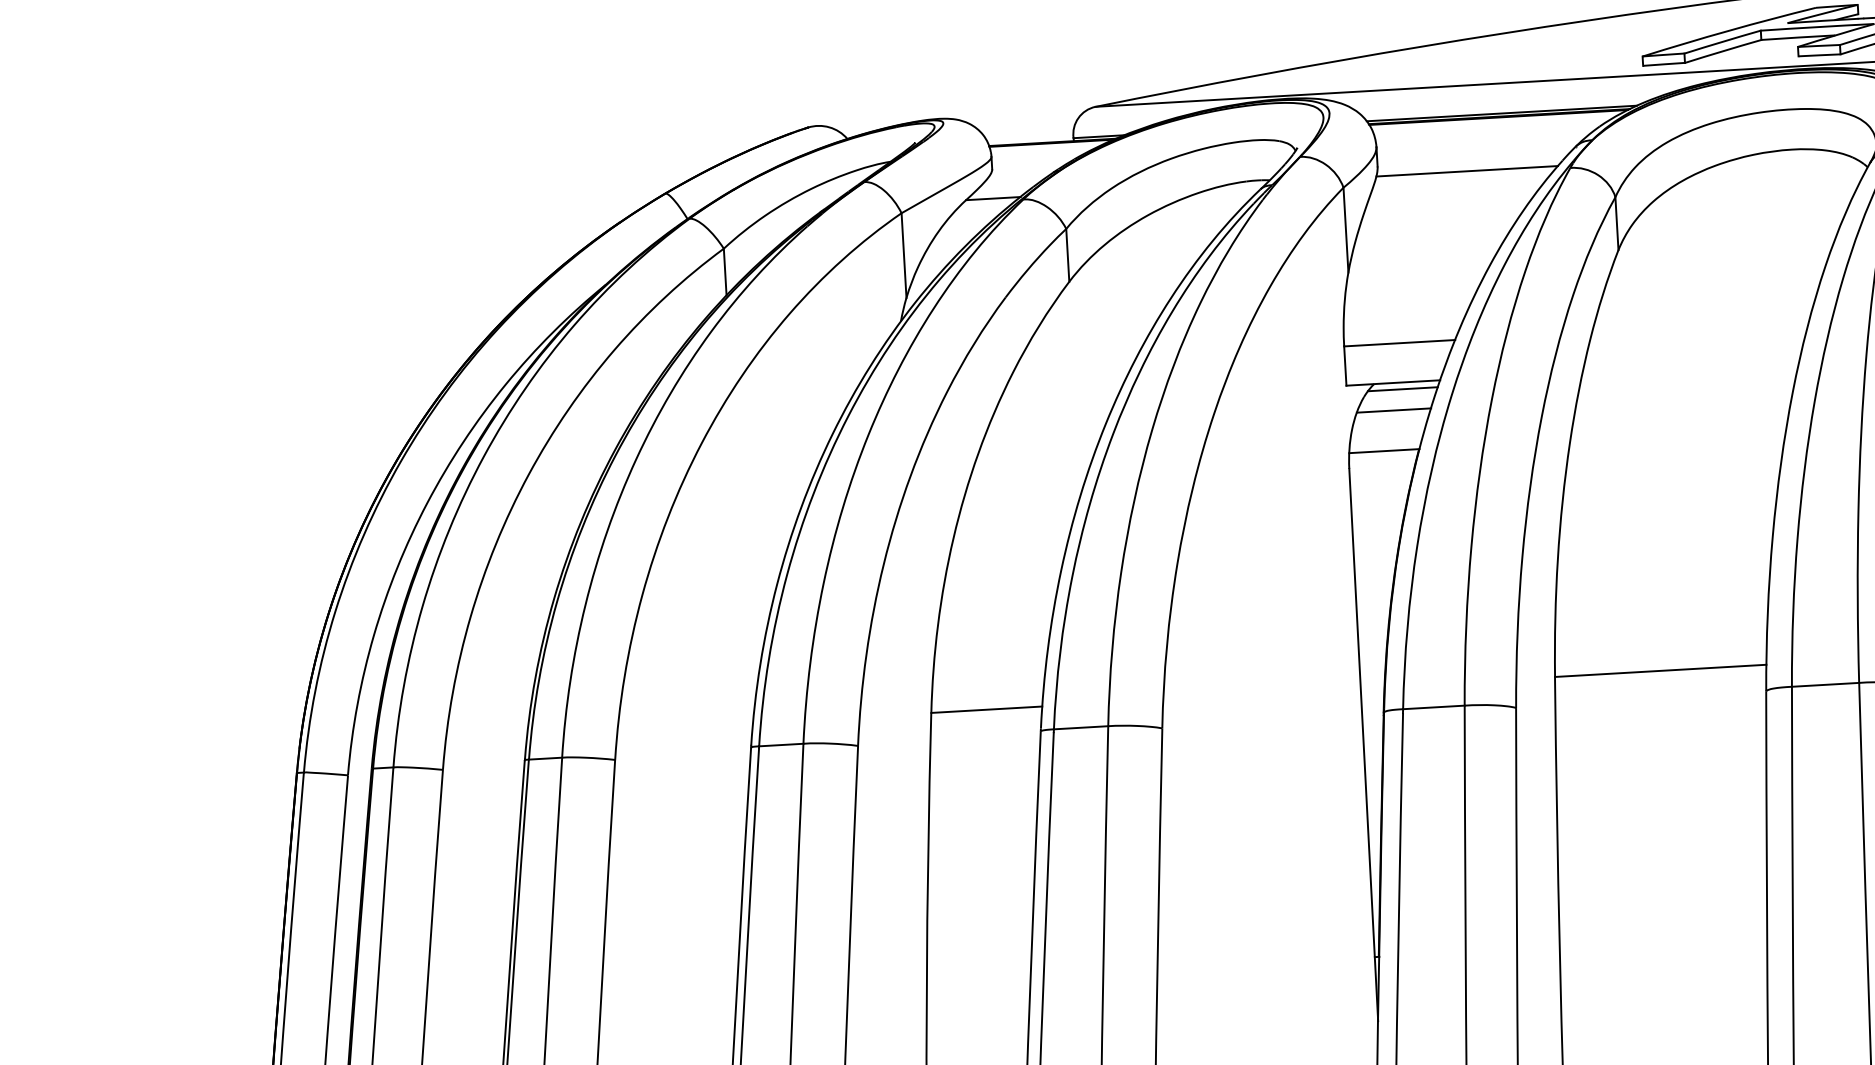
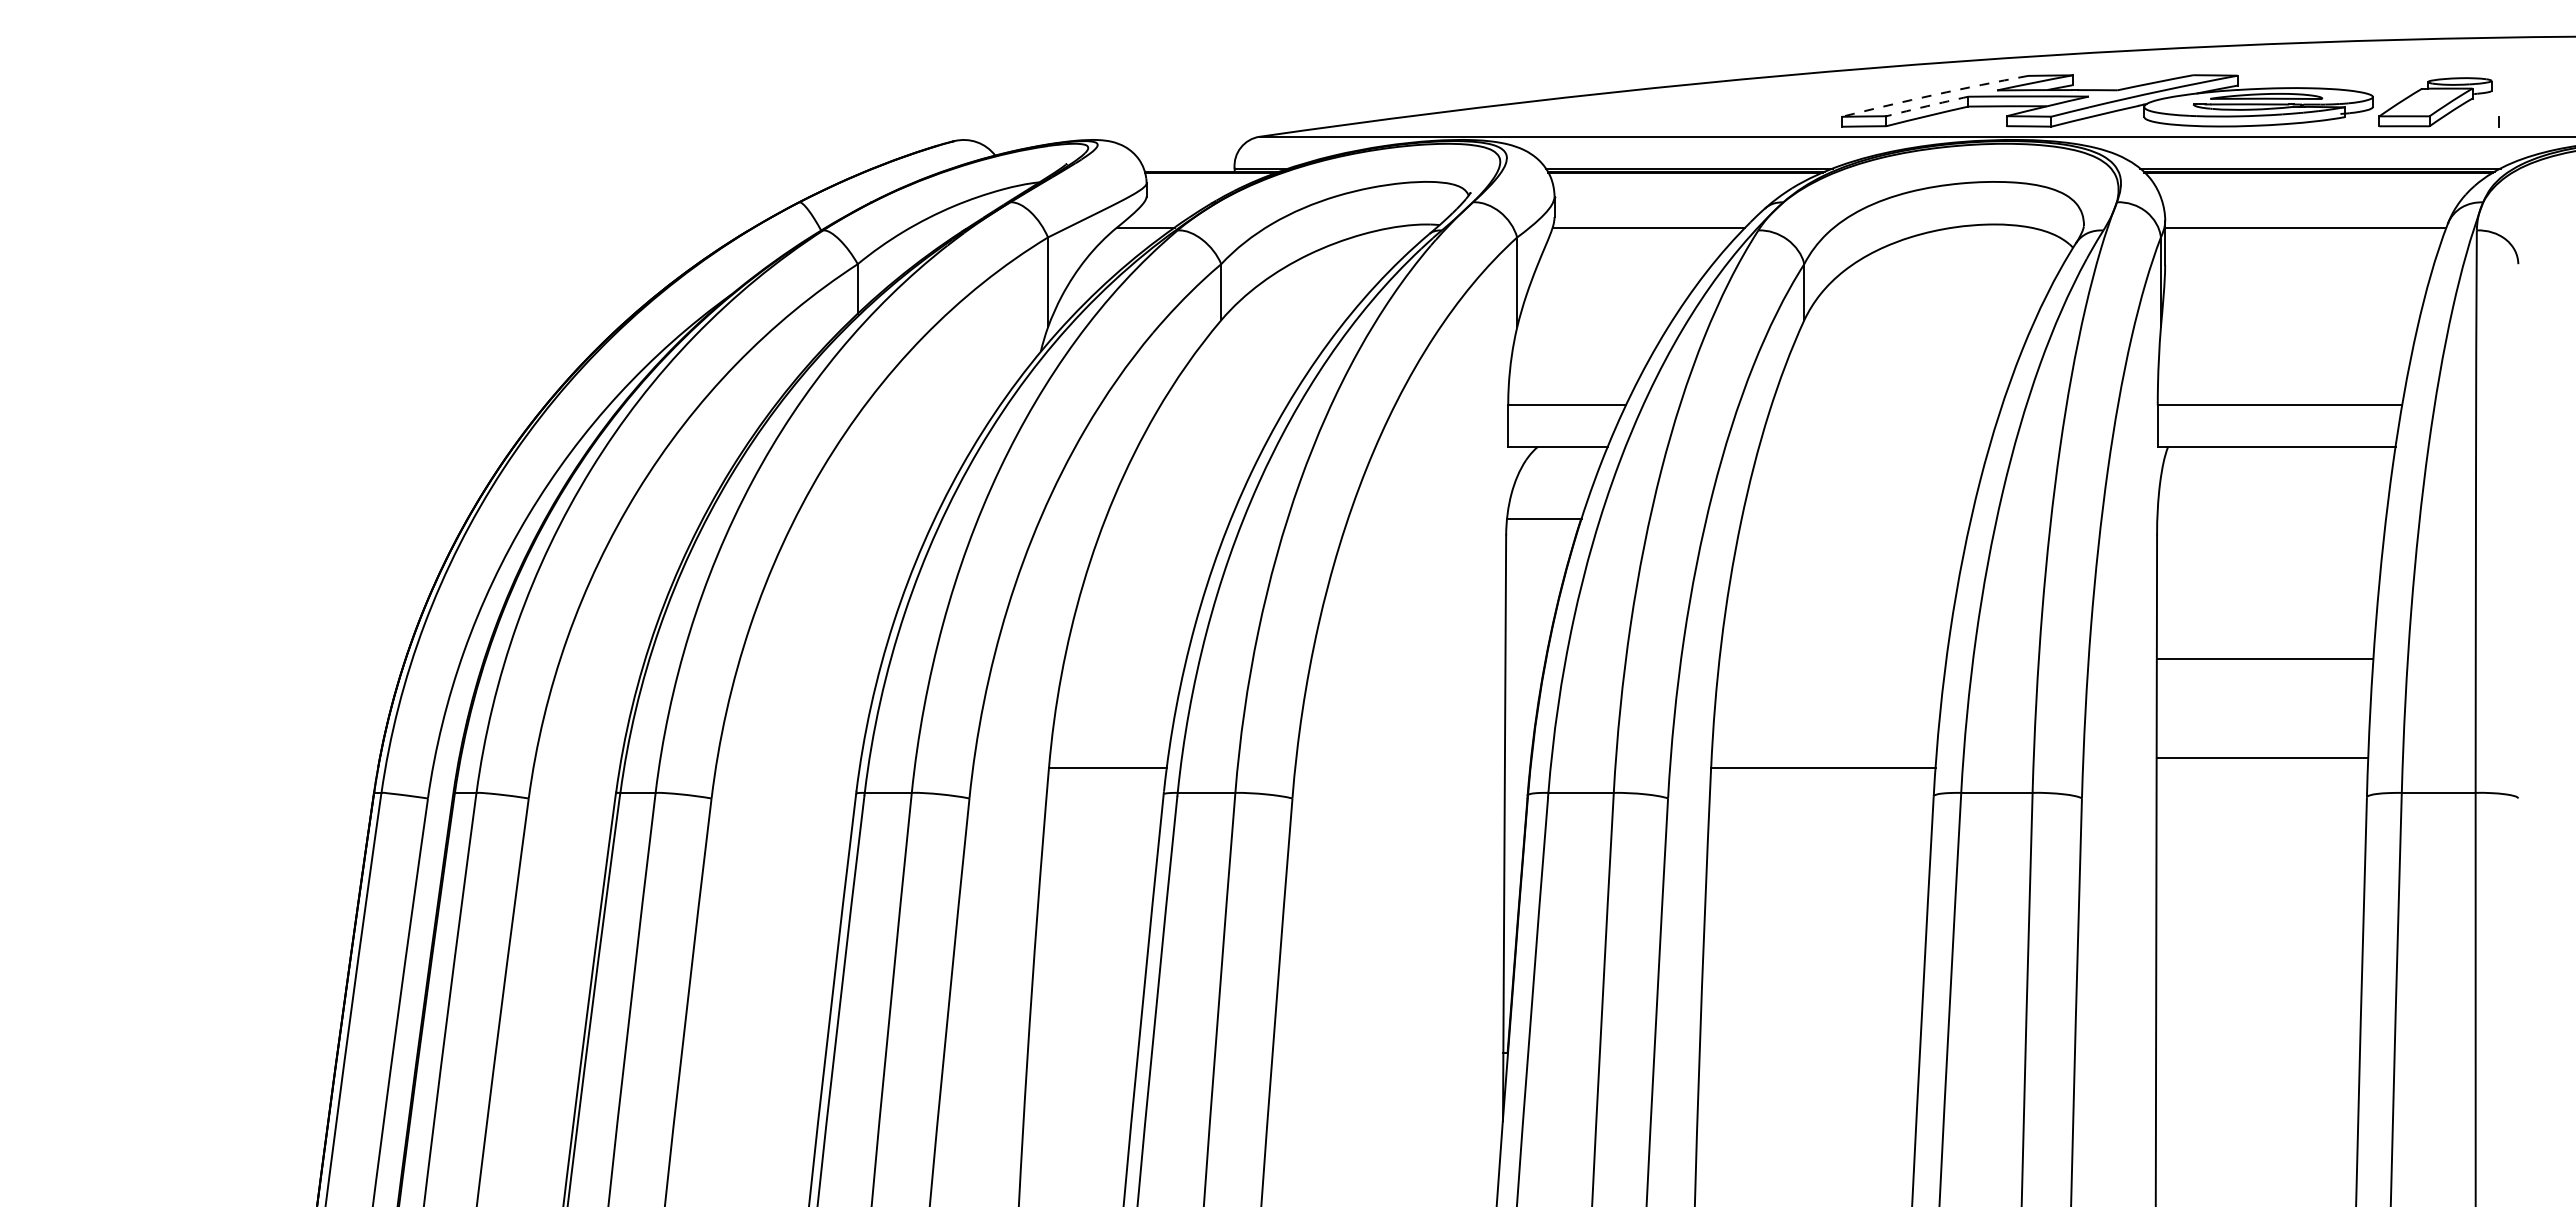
arc: (1728, 30) -> (1934, 94), solid -> dashed
arc: (1722, 42) -> (1927, 106), solid -> dashed
line: (1402, 389) -> (1567, 454), removed
line: (1393, 410) -> (1556, 476), removed

